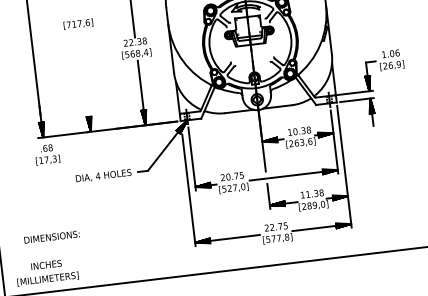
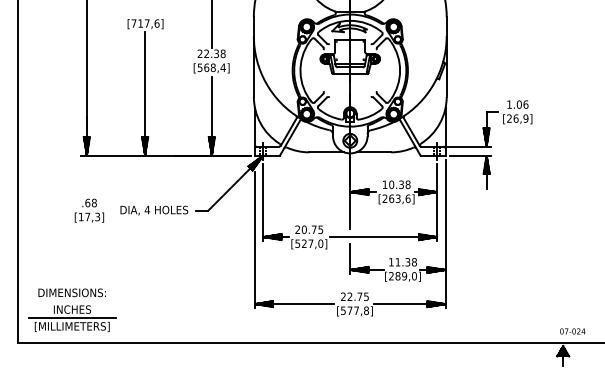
line: (85, 81) -> (145, 93), added
text: (47, 154) -> (89, 210), moved
text: (51, 236) -> (71, 292), moved
line: (47, 272) -> (72, 318), added

